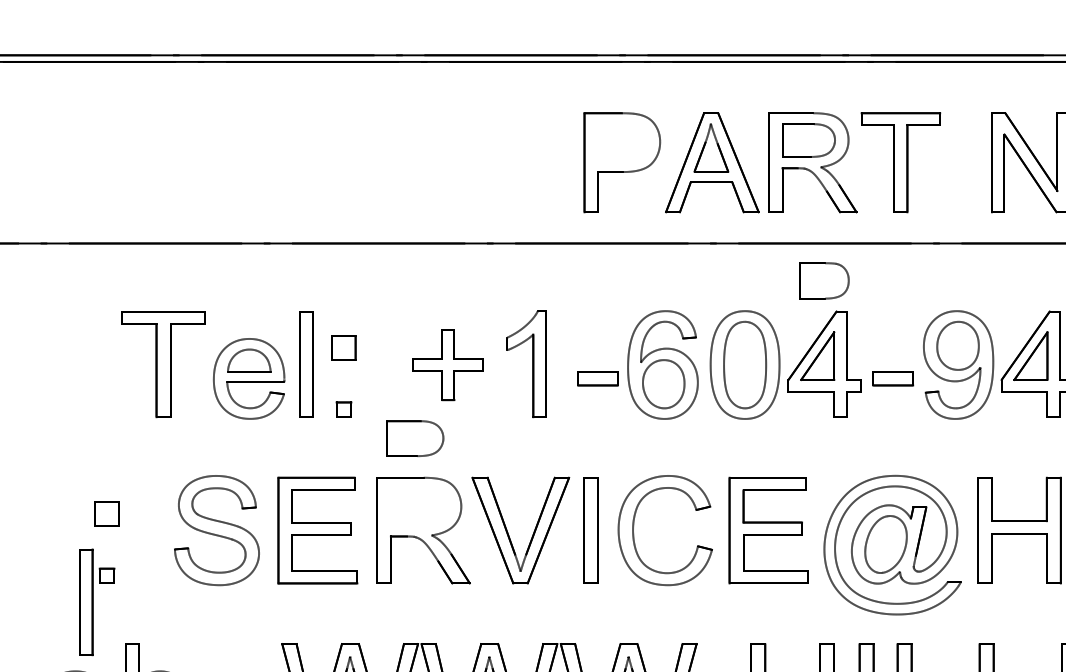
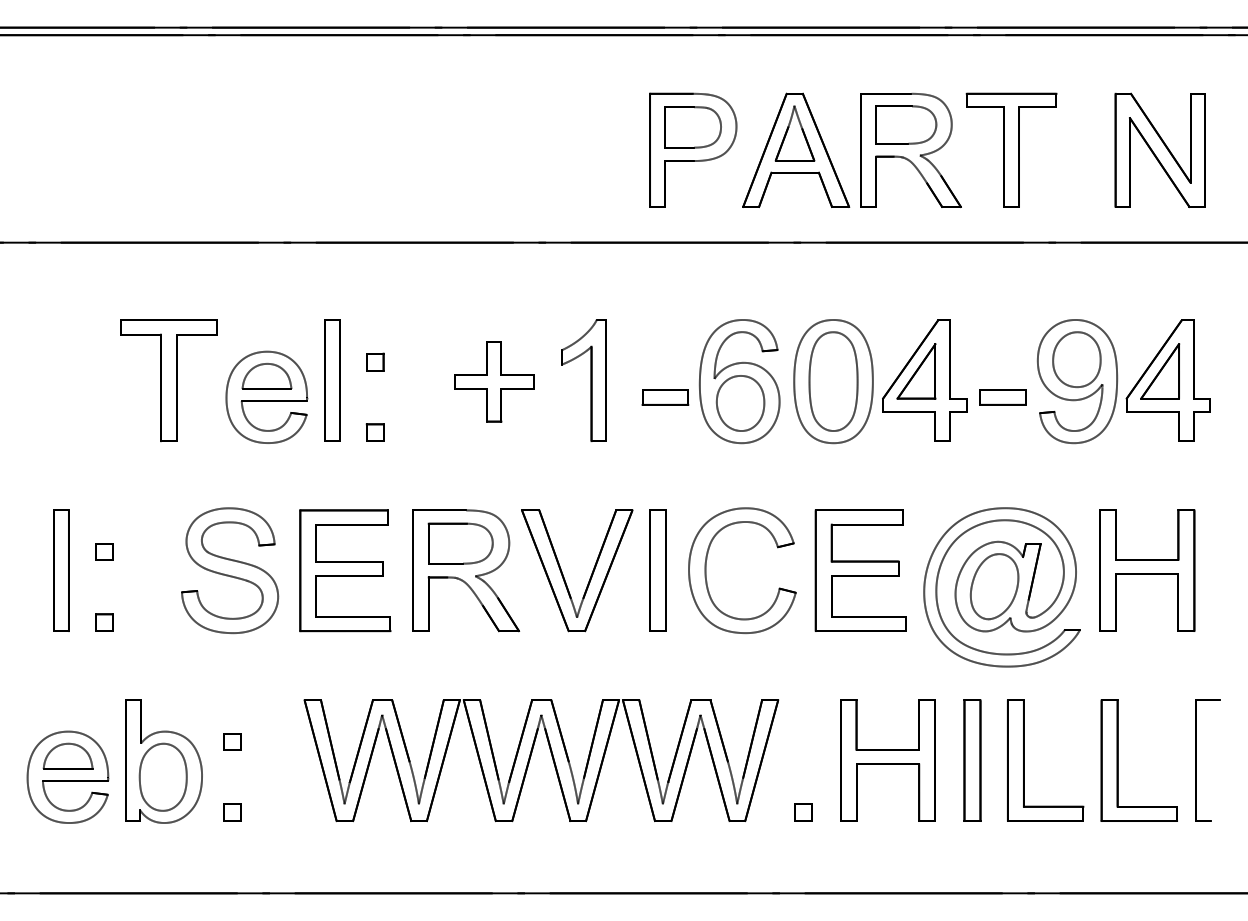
part: (823, 280) -> (692, 127), moved
part: (344, 347) -> (375, 361), size x0.62
part: (415, 438) -> (460, 543), moved
part: (107, 513) -> (104, 551), size x0.62
part: (86, 602) -> (61, 570), moved

